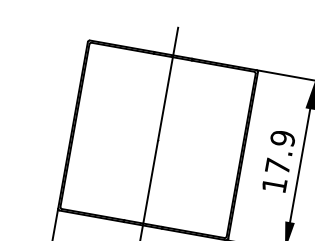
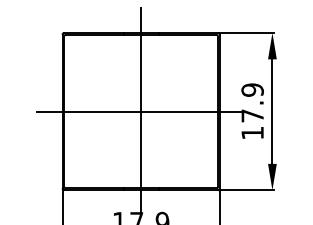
line: (158, 140) -> (141, 111), added

